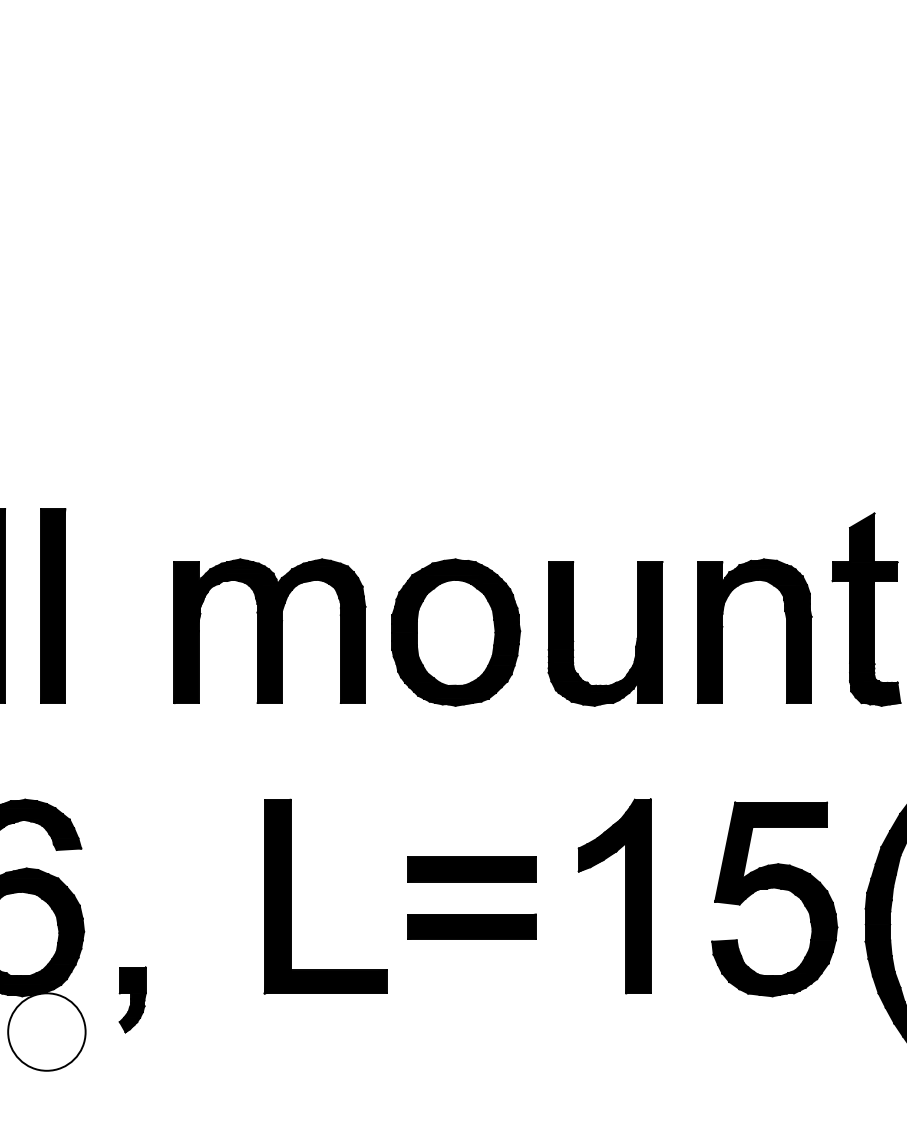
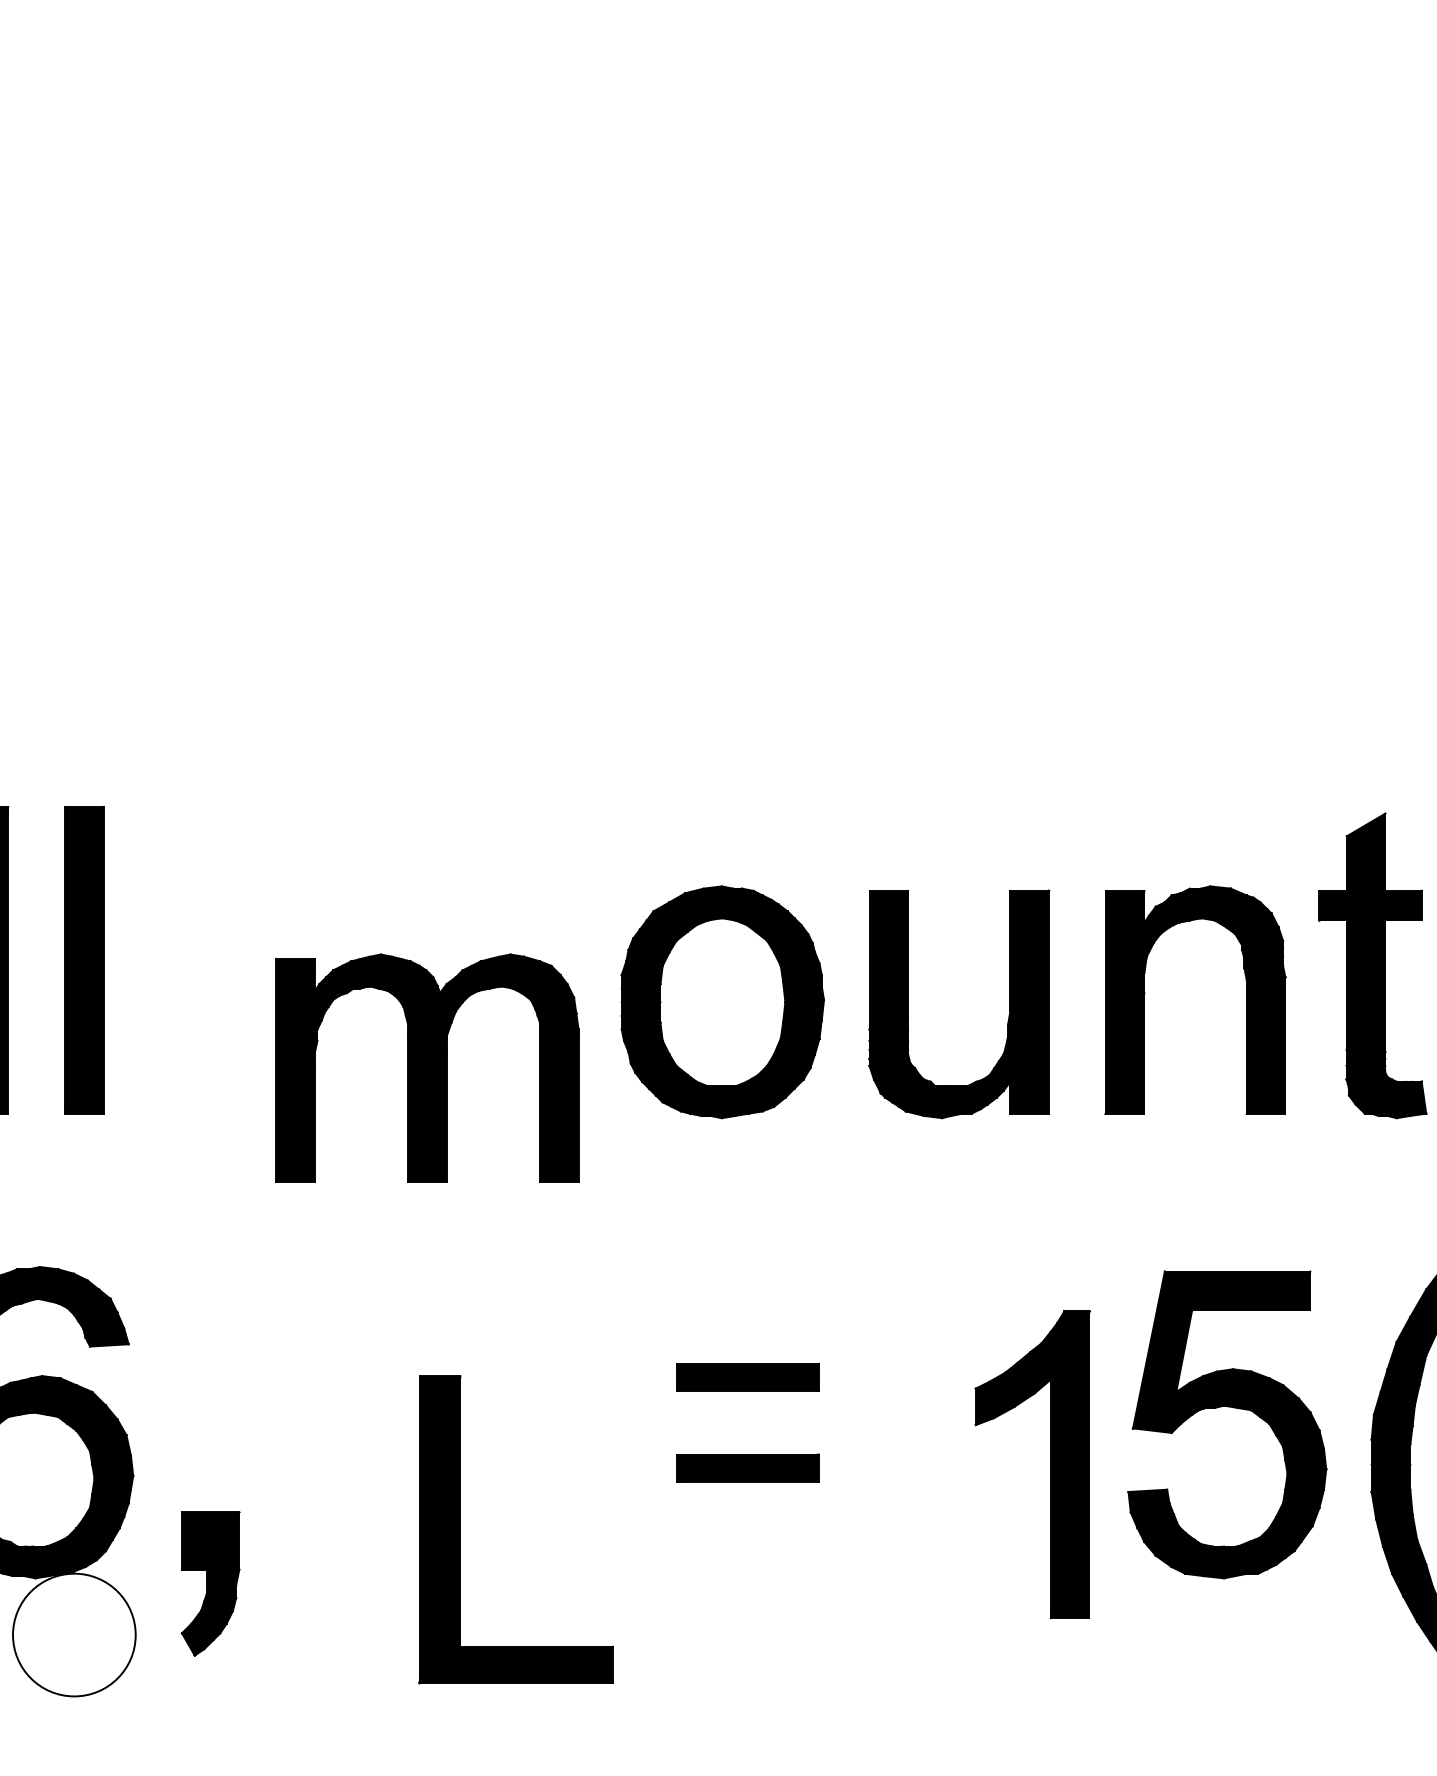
part: (269, 630) -> (427, 1067), moved
part: (471, 869) -> (747, 1377), size x0.7
part: (291, 896) -> (461, 1529), moved
part: (625, 896) -> (1049, 1464), moved
part: (471, 926) -> (747, 1467), size x0.7
part: (132, 999) -> (209, 1583), size x1.4

